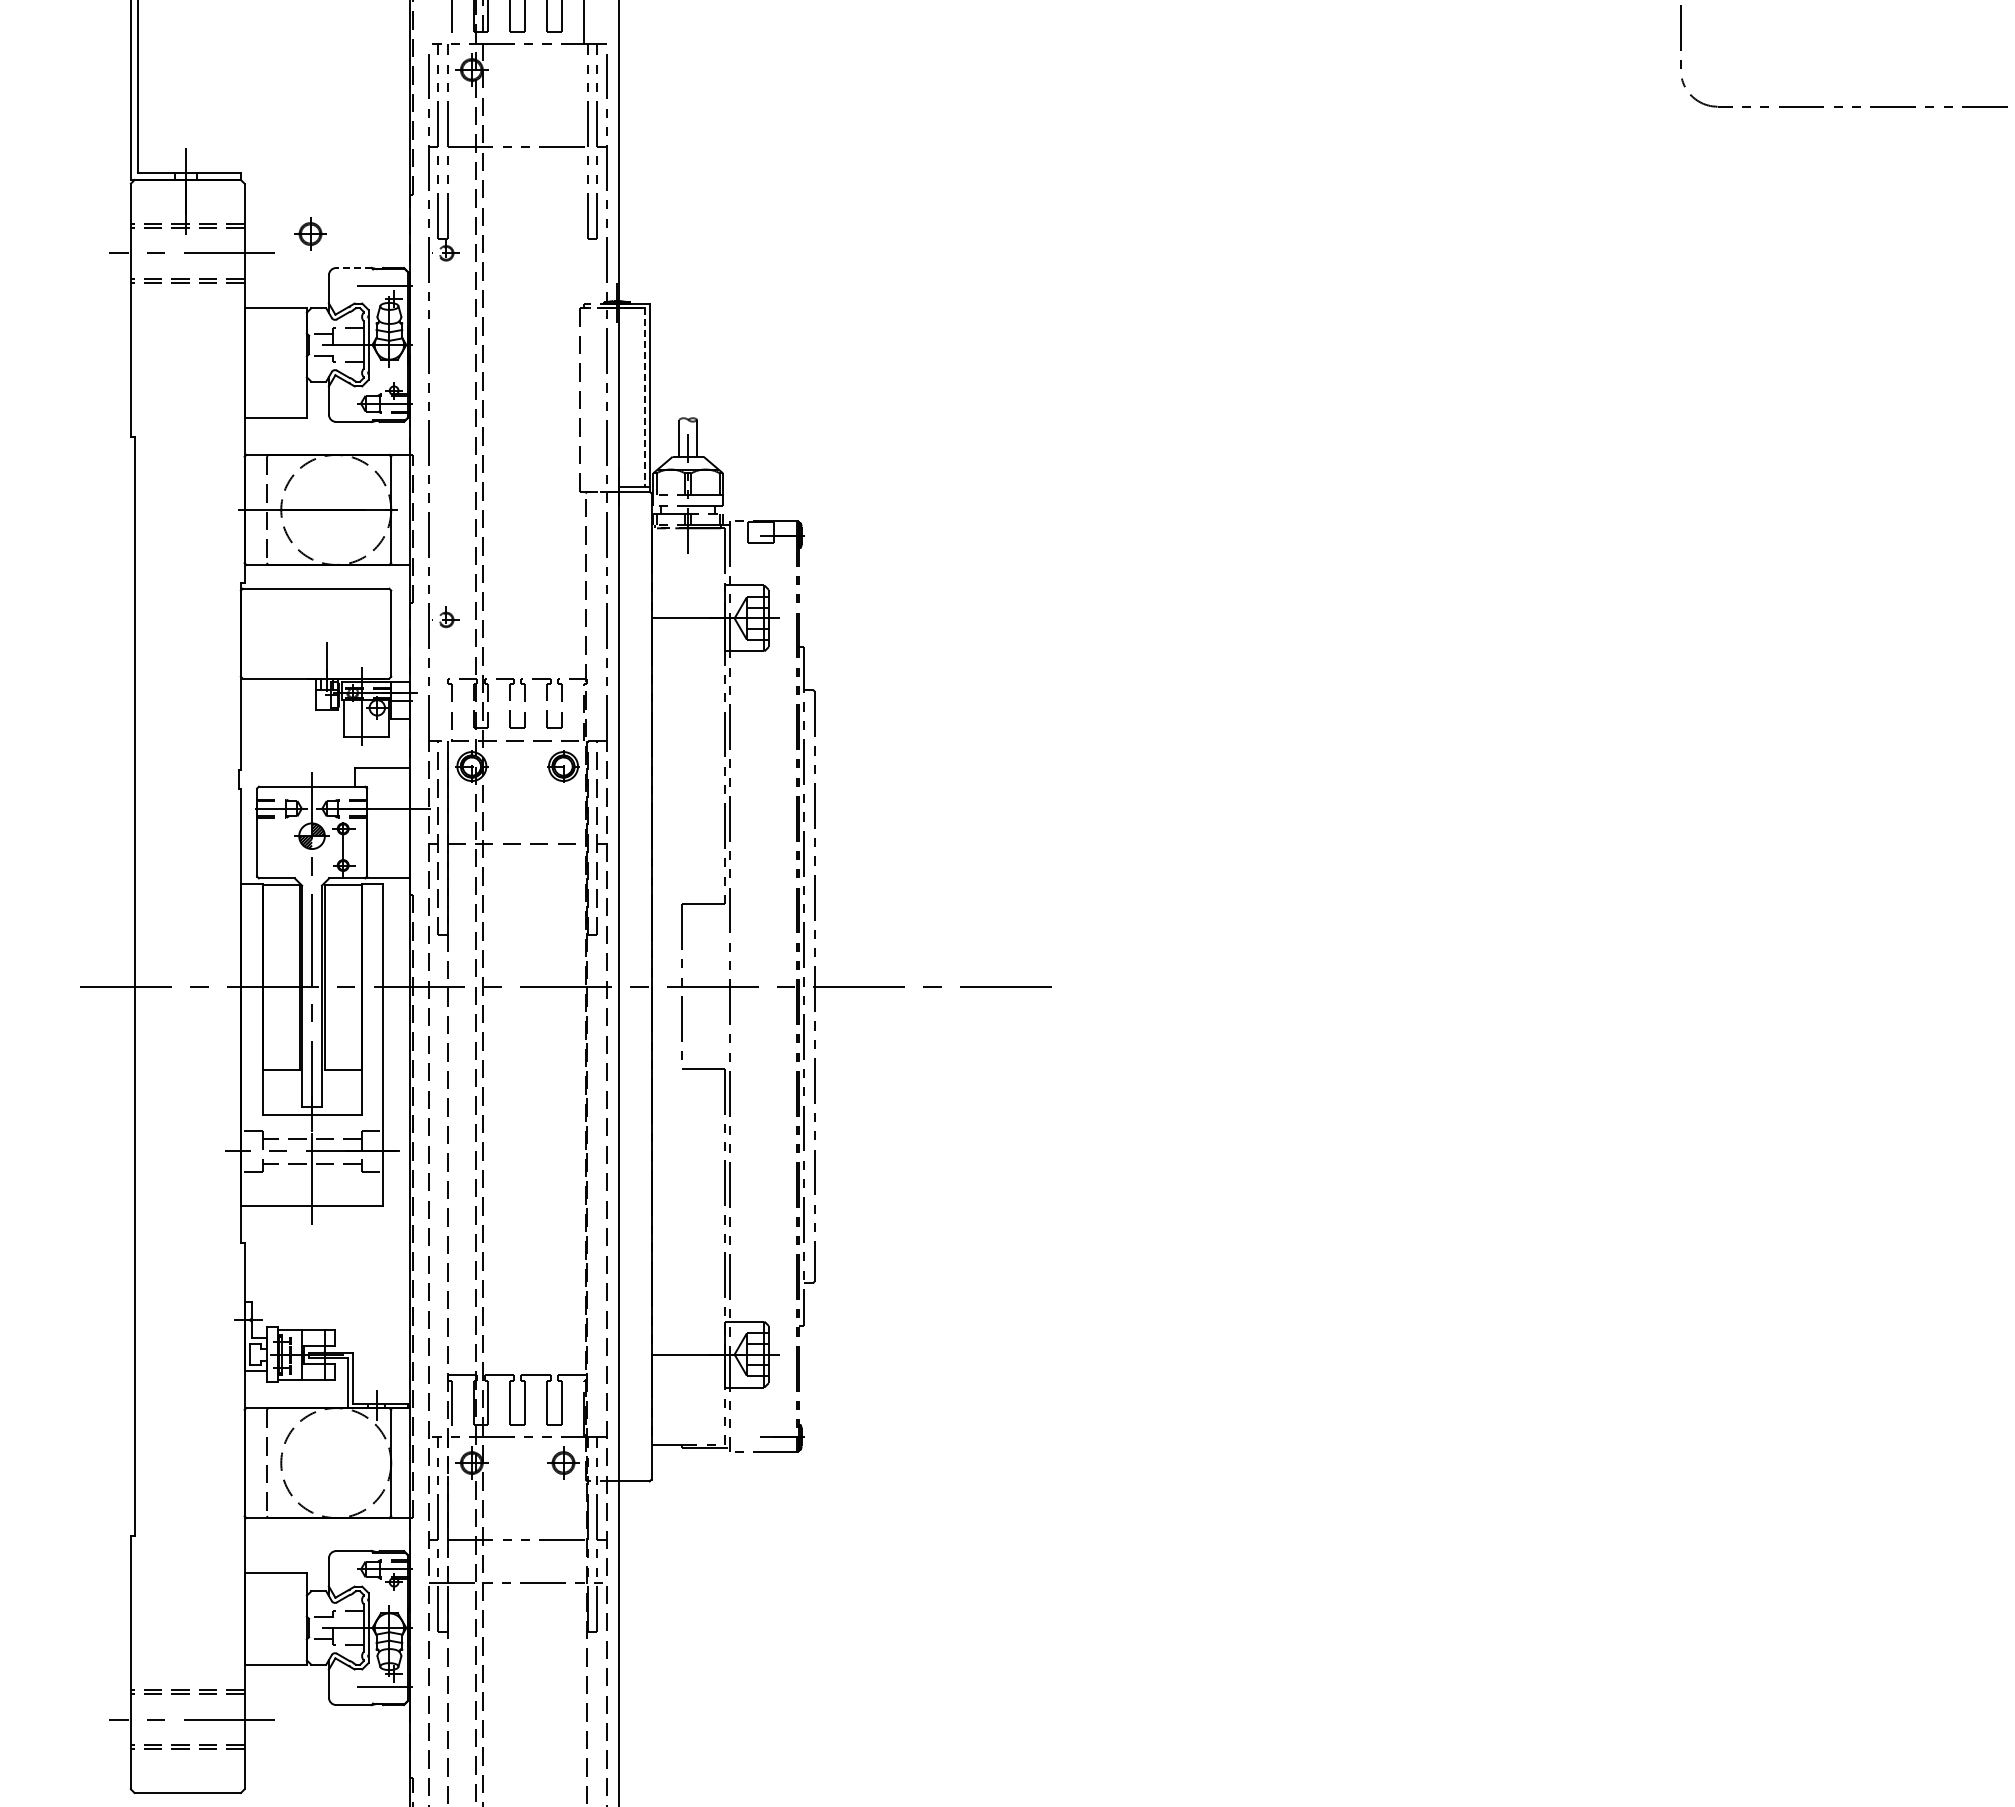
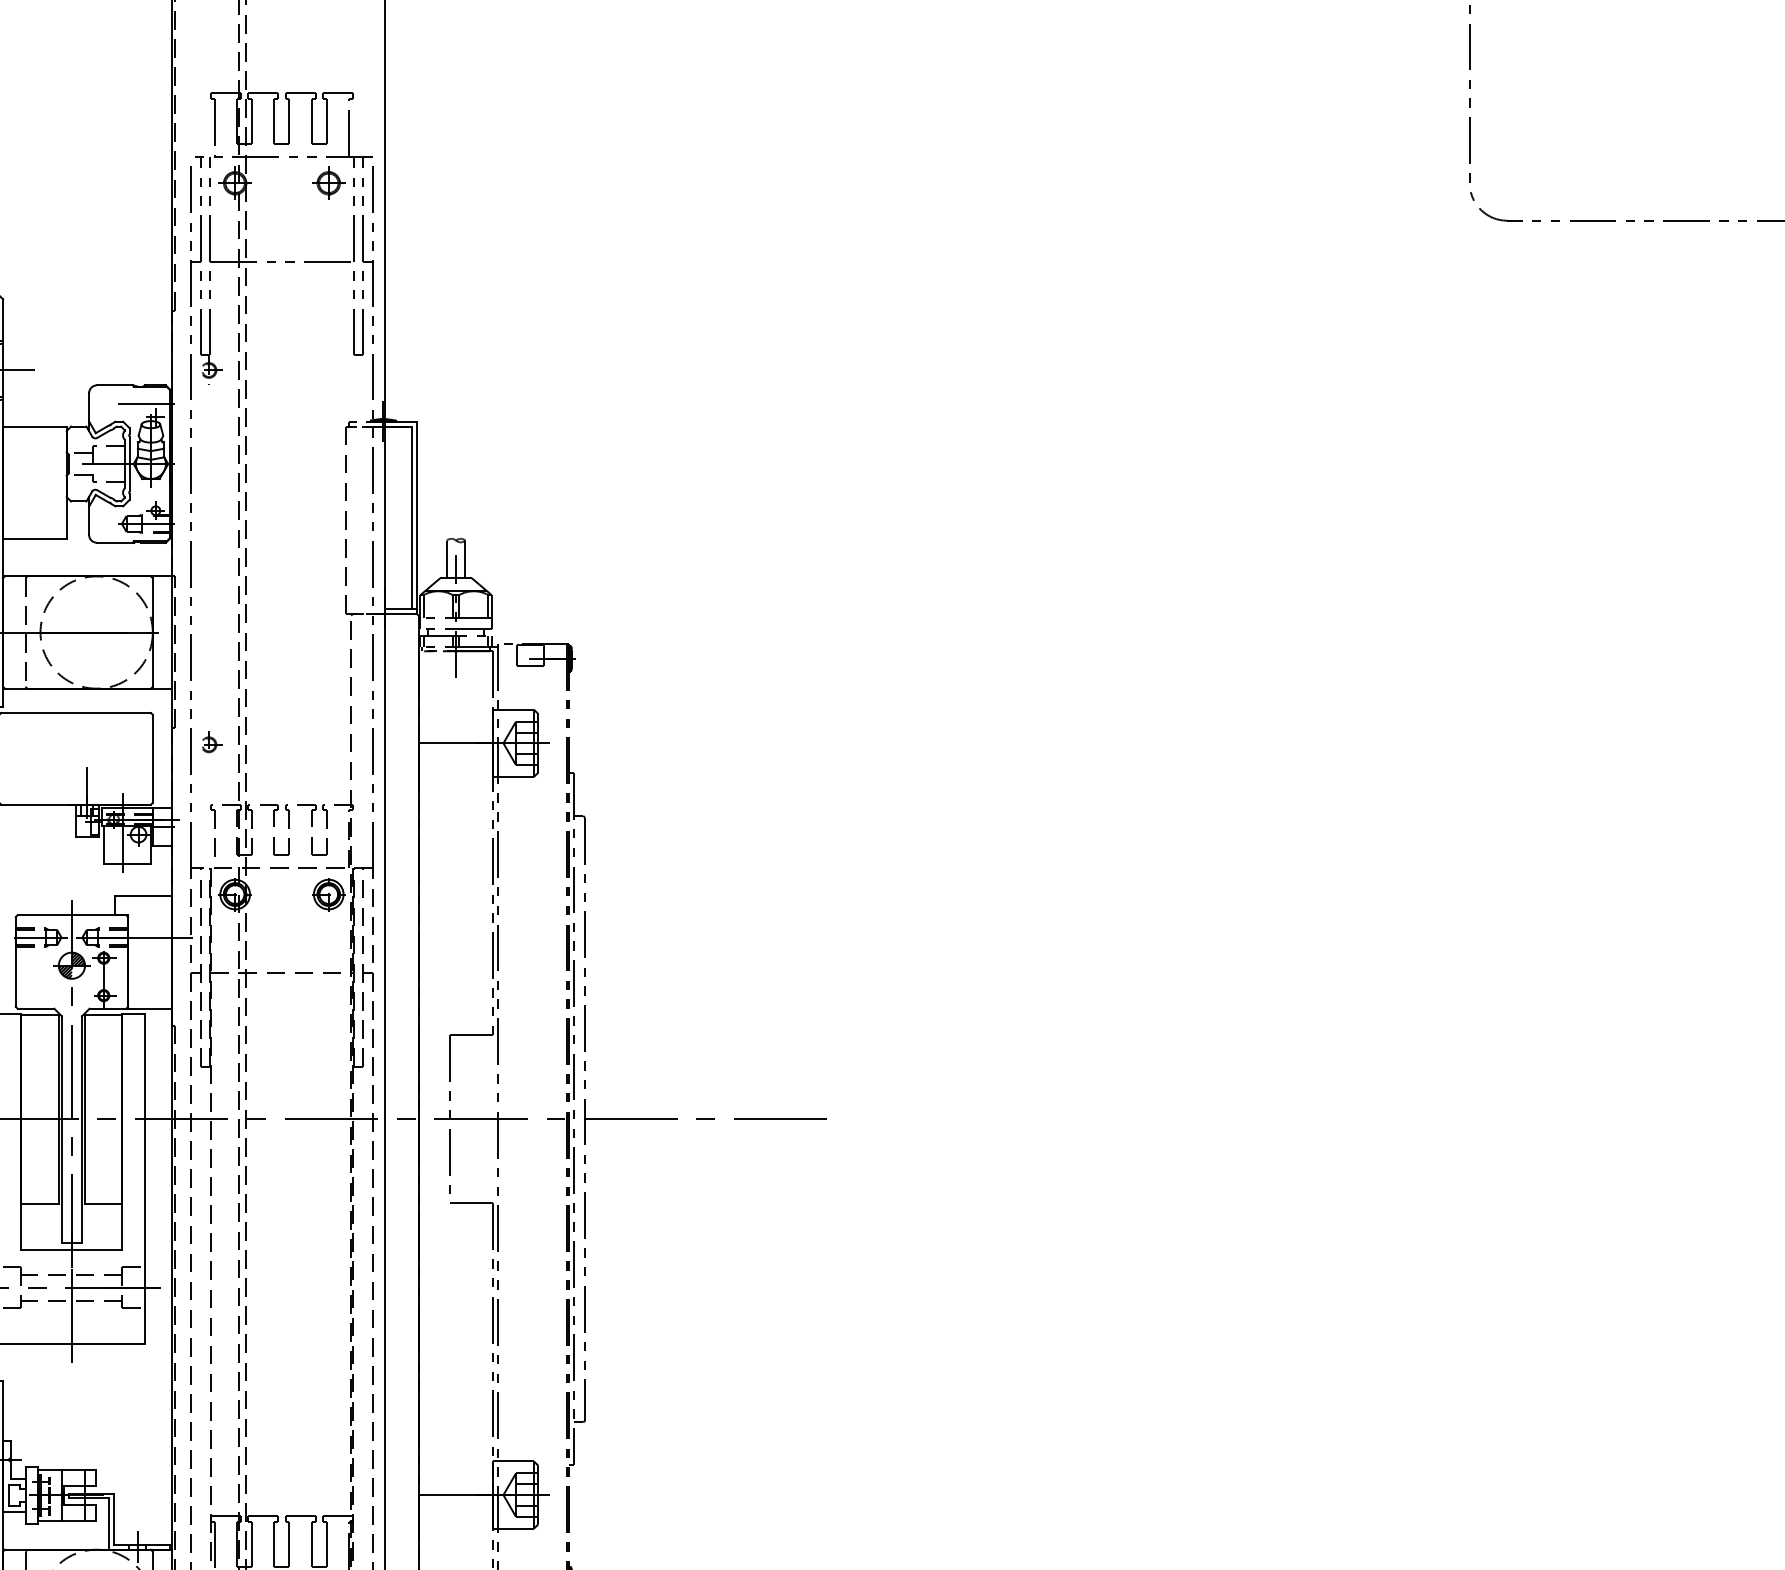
part: (310, 233) -> (328, 182), moved
line: (354, 268) -> (115, 385), dashed -> solid
line: (645, 398) -> (412, 518), dashed -> solid

